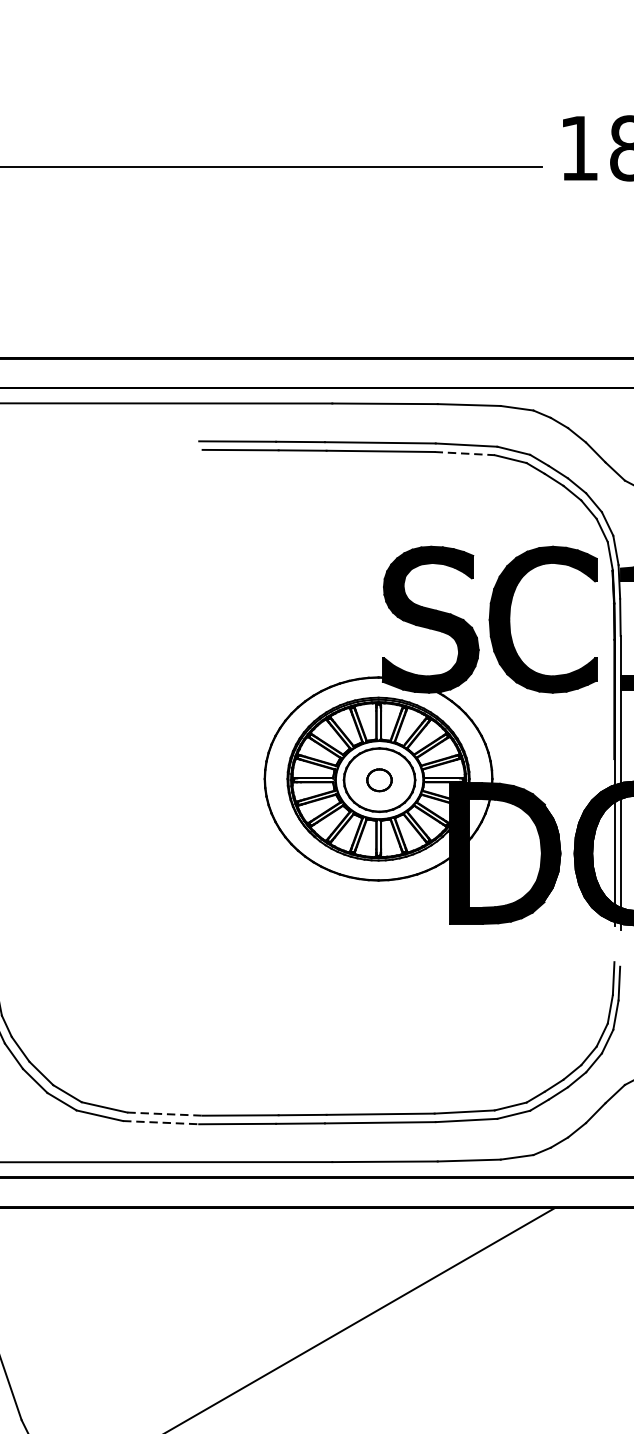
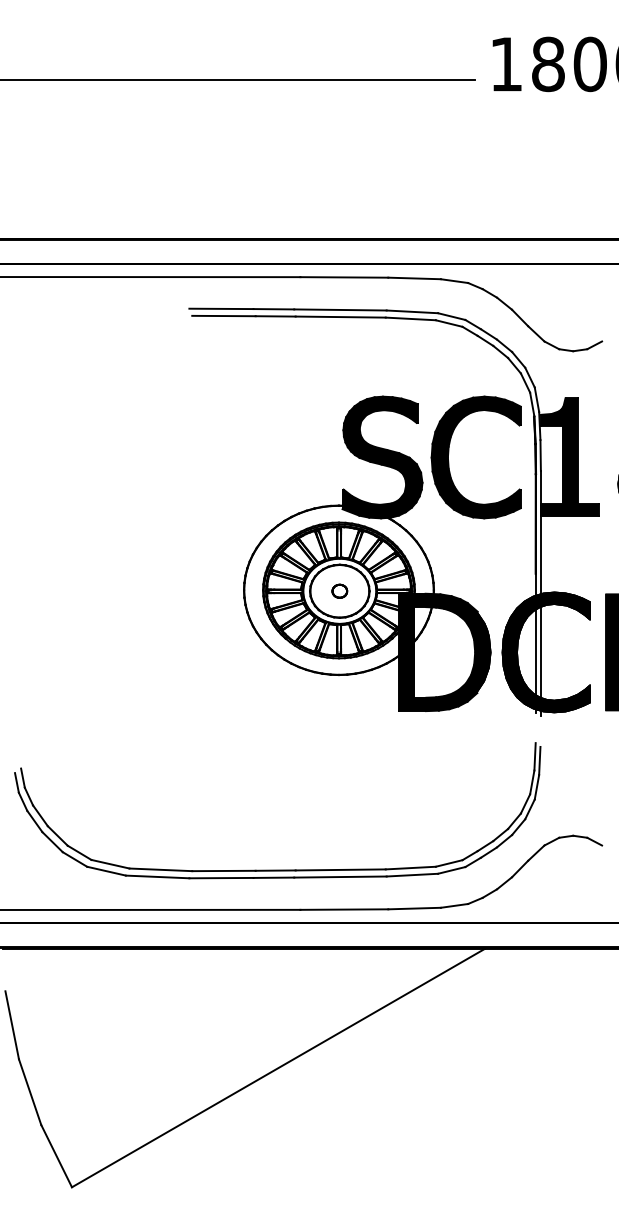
line: (465, 453) -> (411, 318), dashed -> solid
part: (379, 779) -> (339, 590), size x0.71
line: (165, 1113) -> (161, 869), dashed -> solid
line: (160, 1122) -> (157, 876), dashed -> solid

